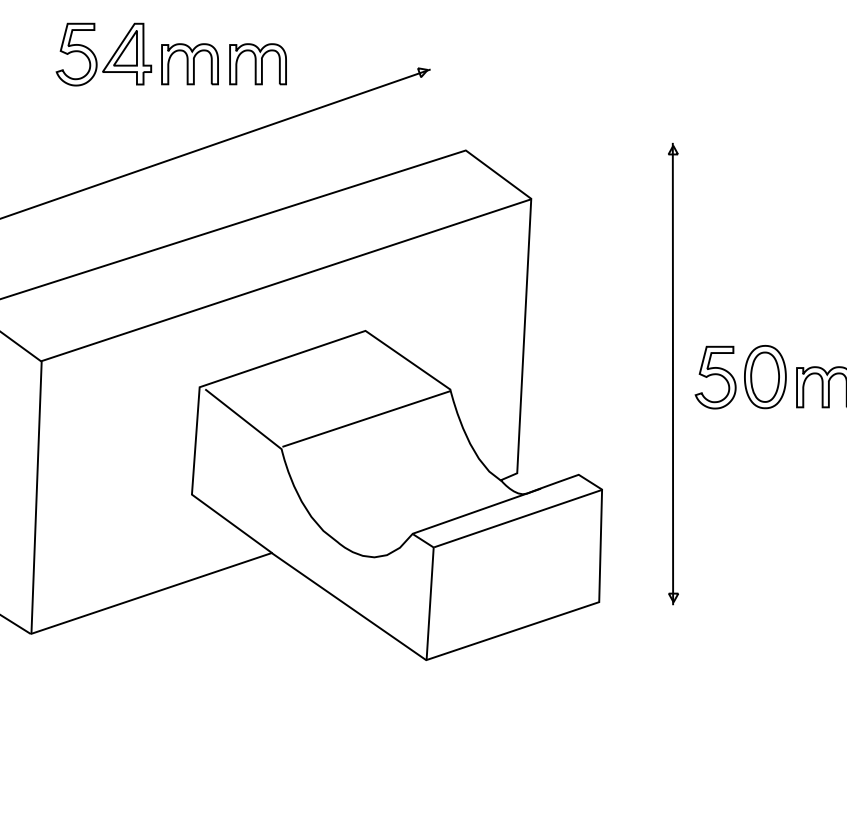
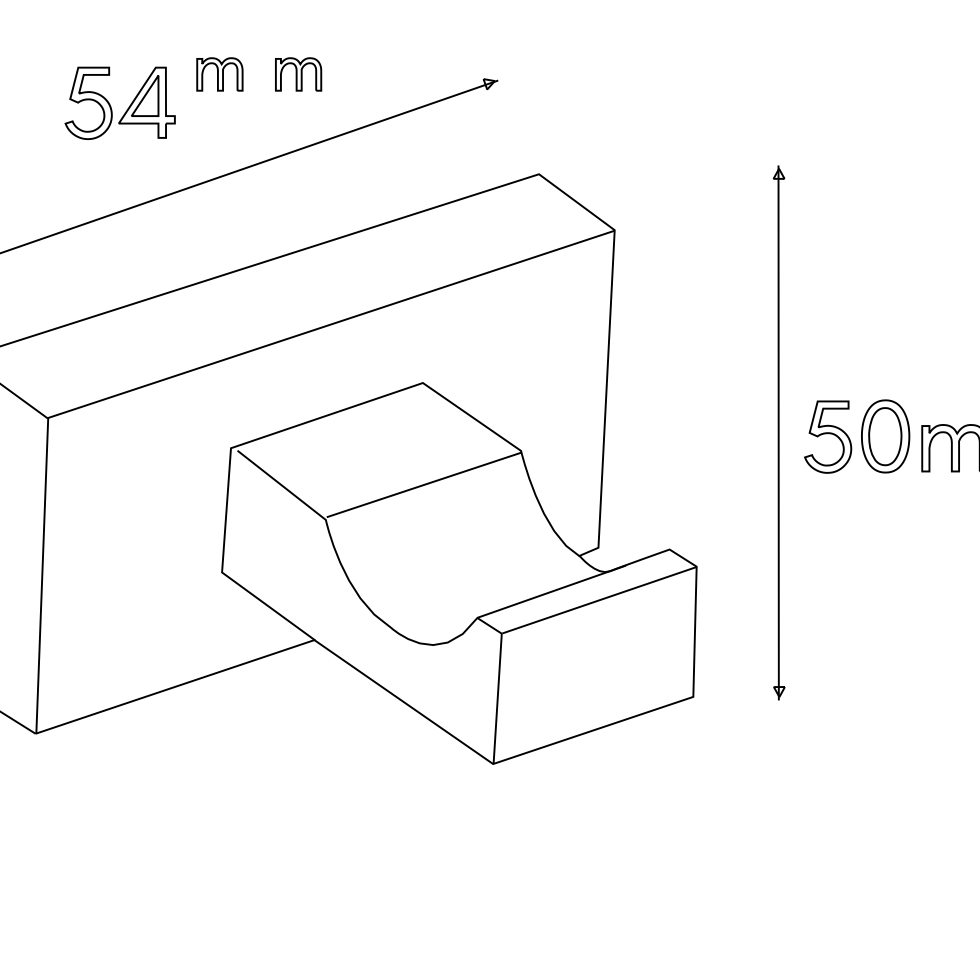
part: (96, 57) -> (111, 106), moved
part: (189, 64) -> (219, 74), size x0.7
part: (258, 64) -> (298, 74), size x0.7

